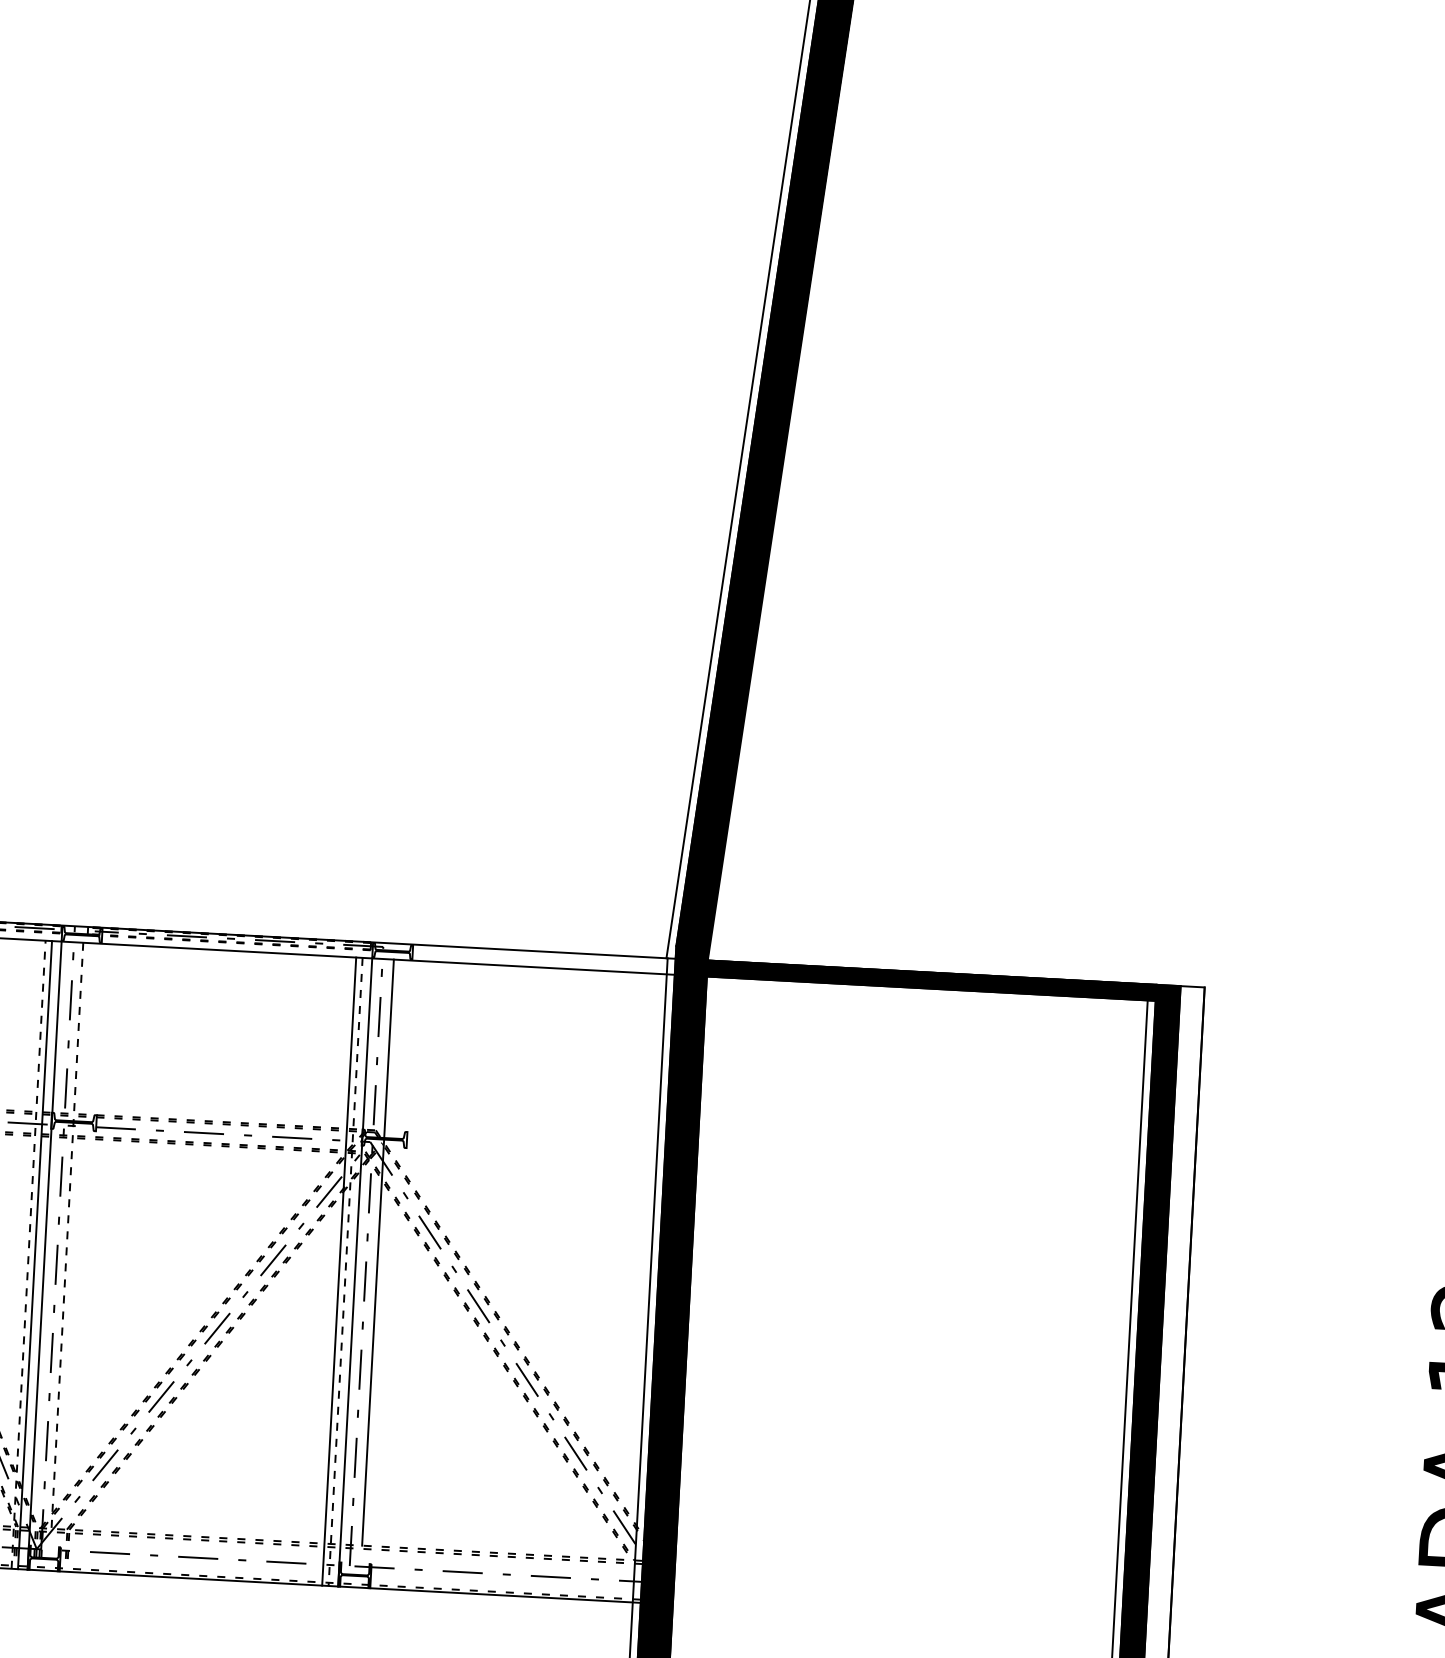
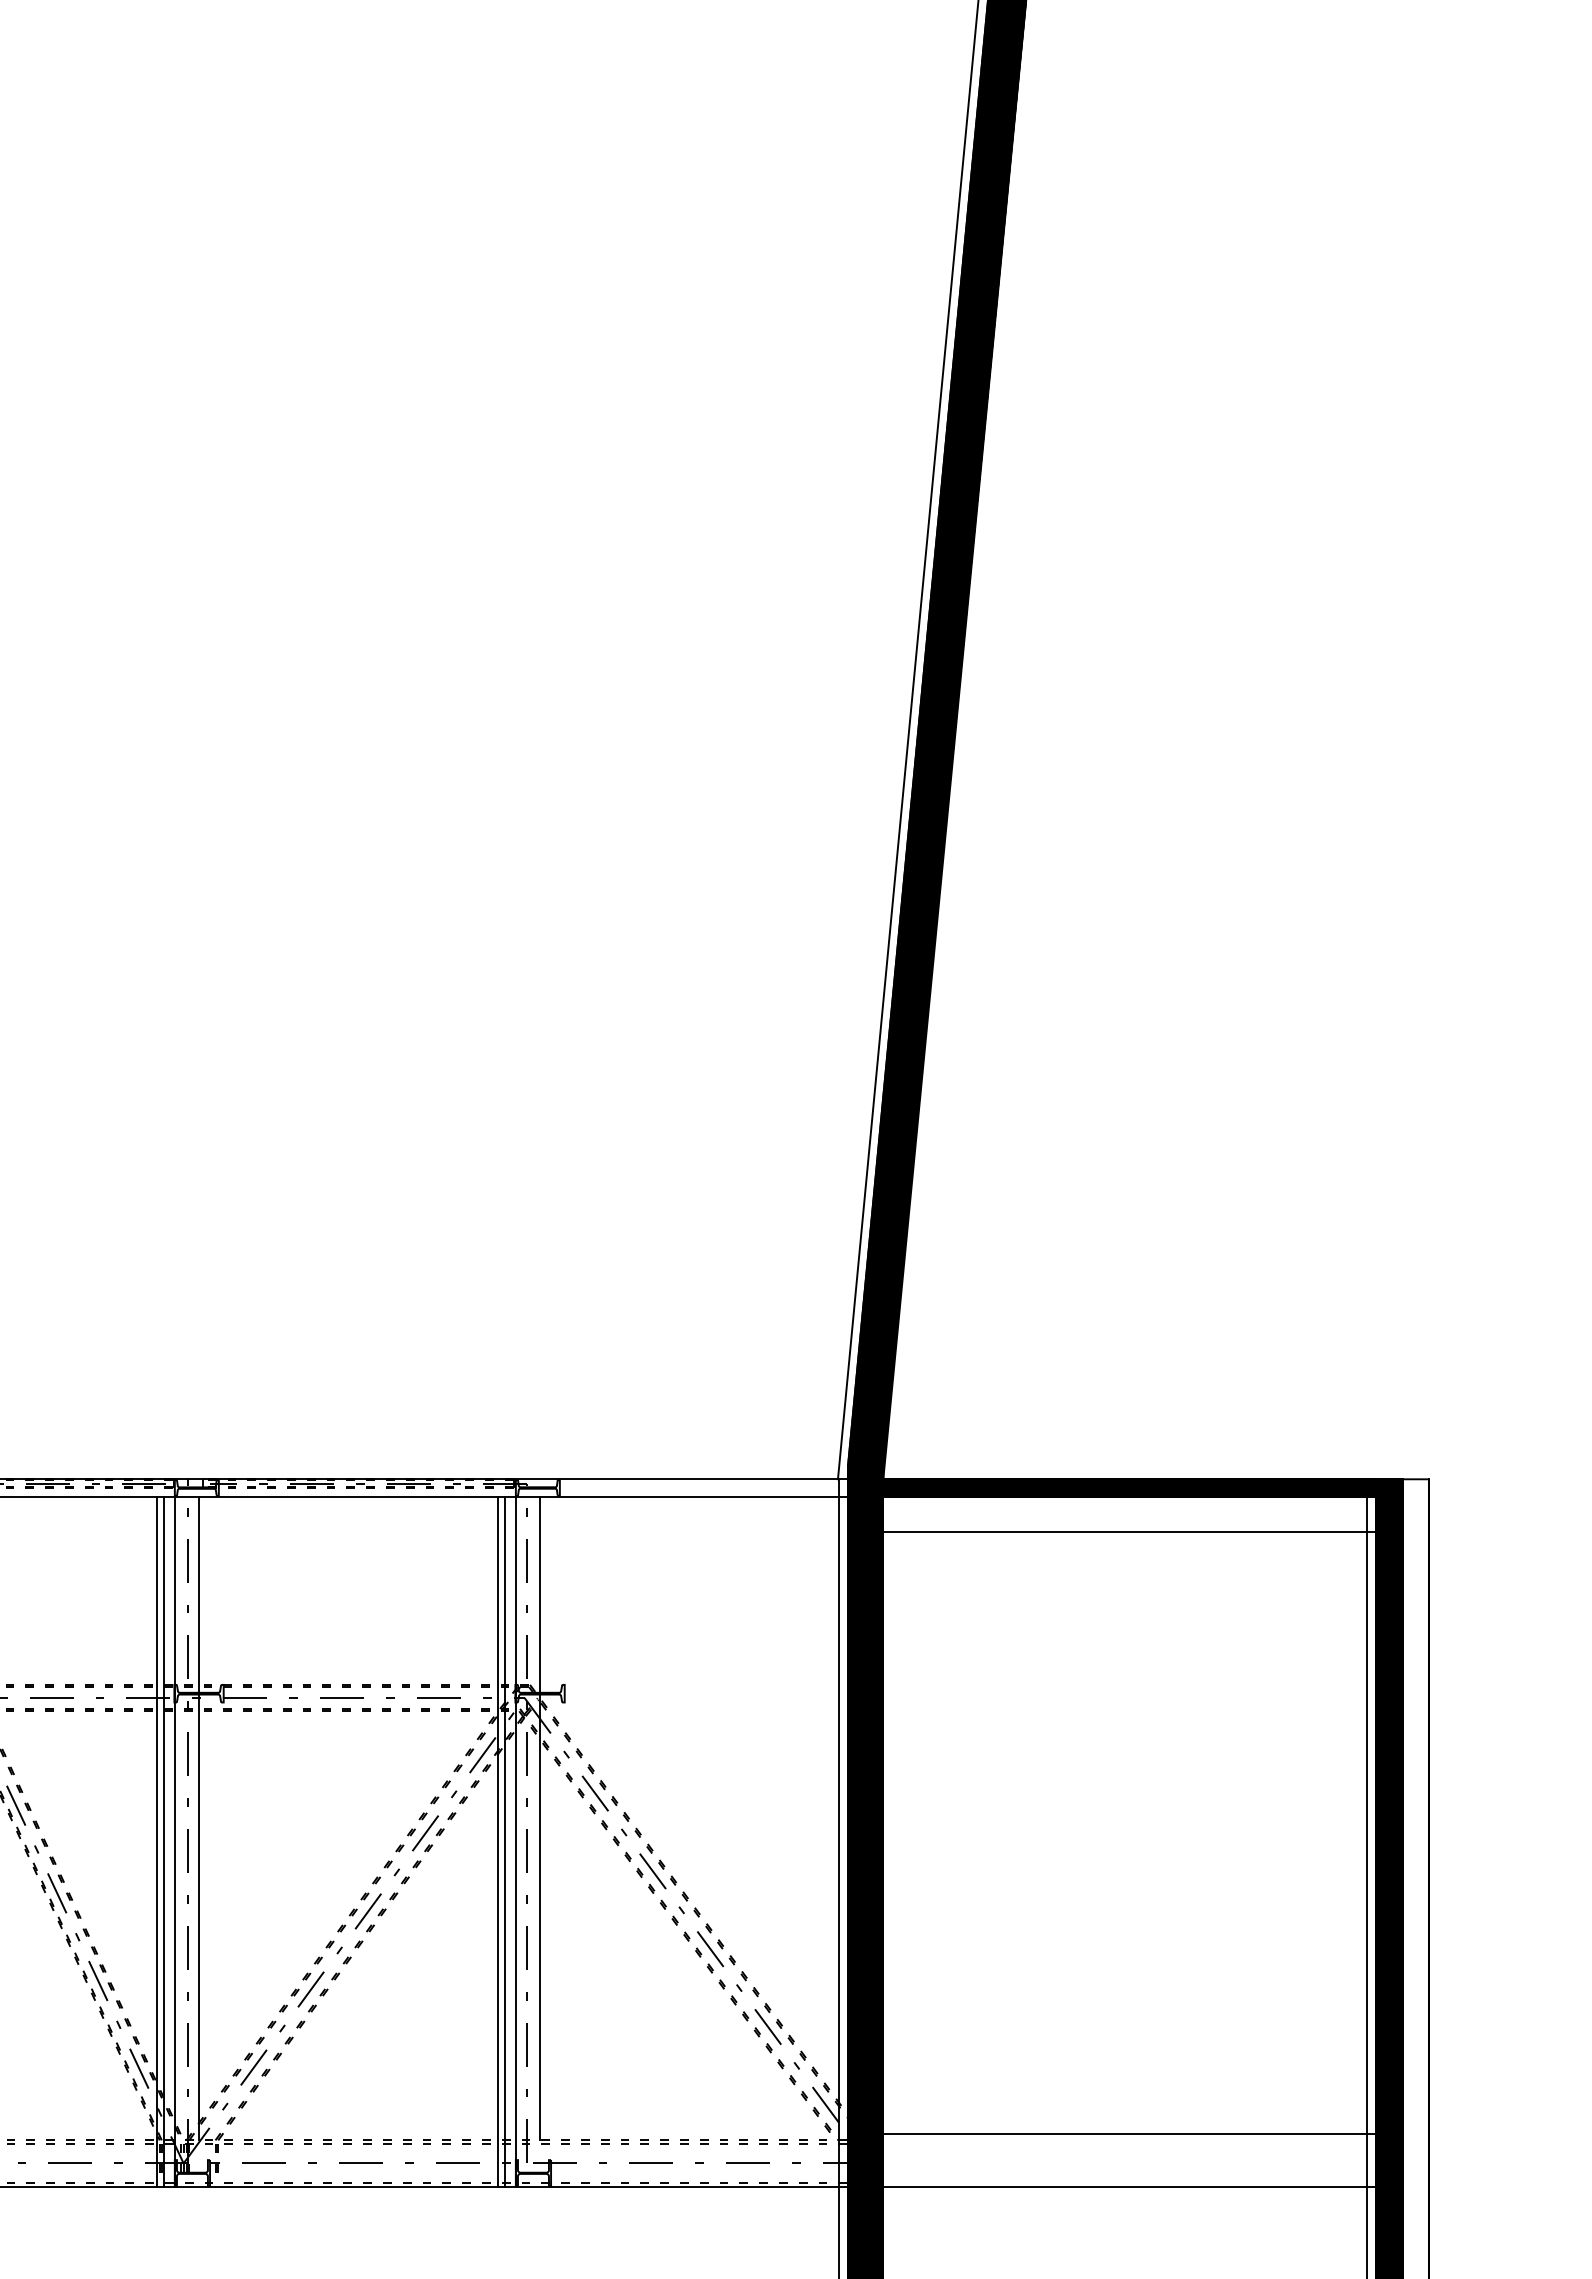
line: (929, 1021) -> (1129, 1532), added
line: (67, 1235) -> (198, 1818), dashed -> solid
line: (28, 1254) -> (157, 1841), dashed -> solid
line: (345, 1271) -> (505, 1841), dashed -> solid
line: (899, 1568) -> (1129, 2133), added
line: (897, 1616) -> (1129, 2186), added

